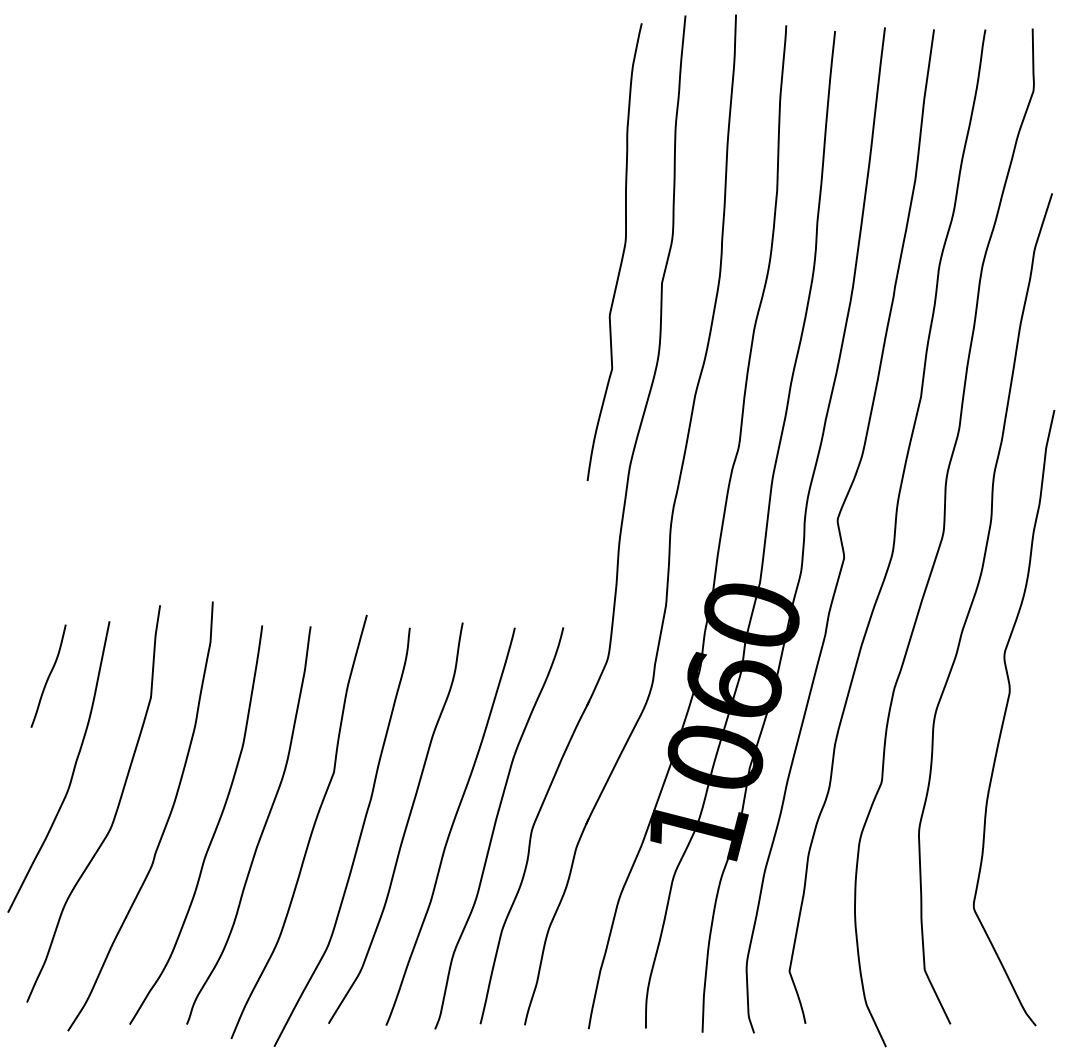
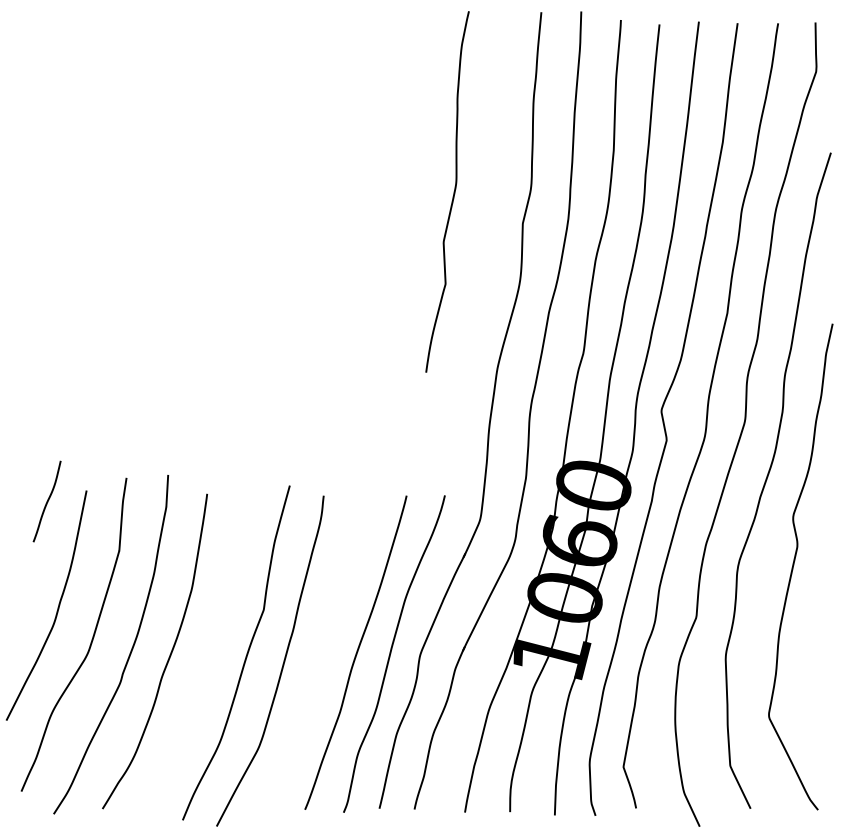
curve: (622, 251) -> (453, 191), moved
curve: (48, 675) -> (47, 500), moved
curve: (405, 825) -> (320, 651), removed
curve: (261, 831) -> (206, 656), removed

